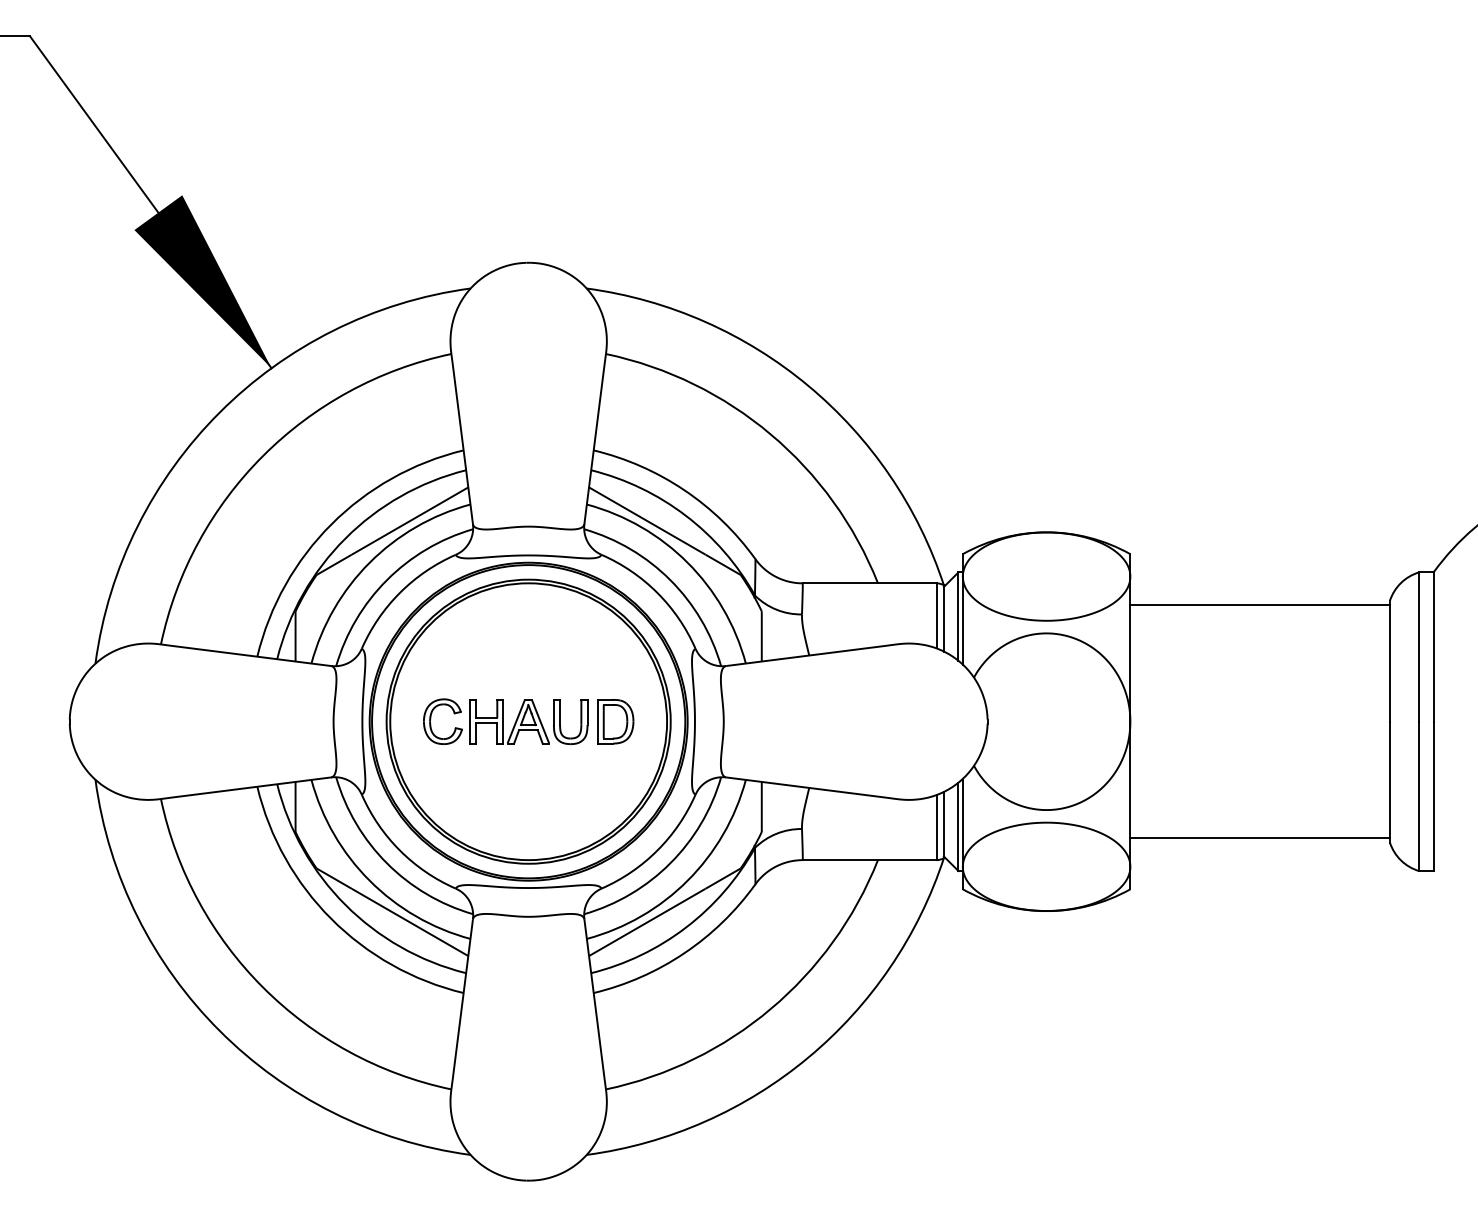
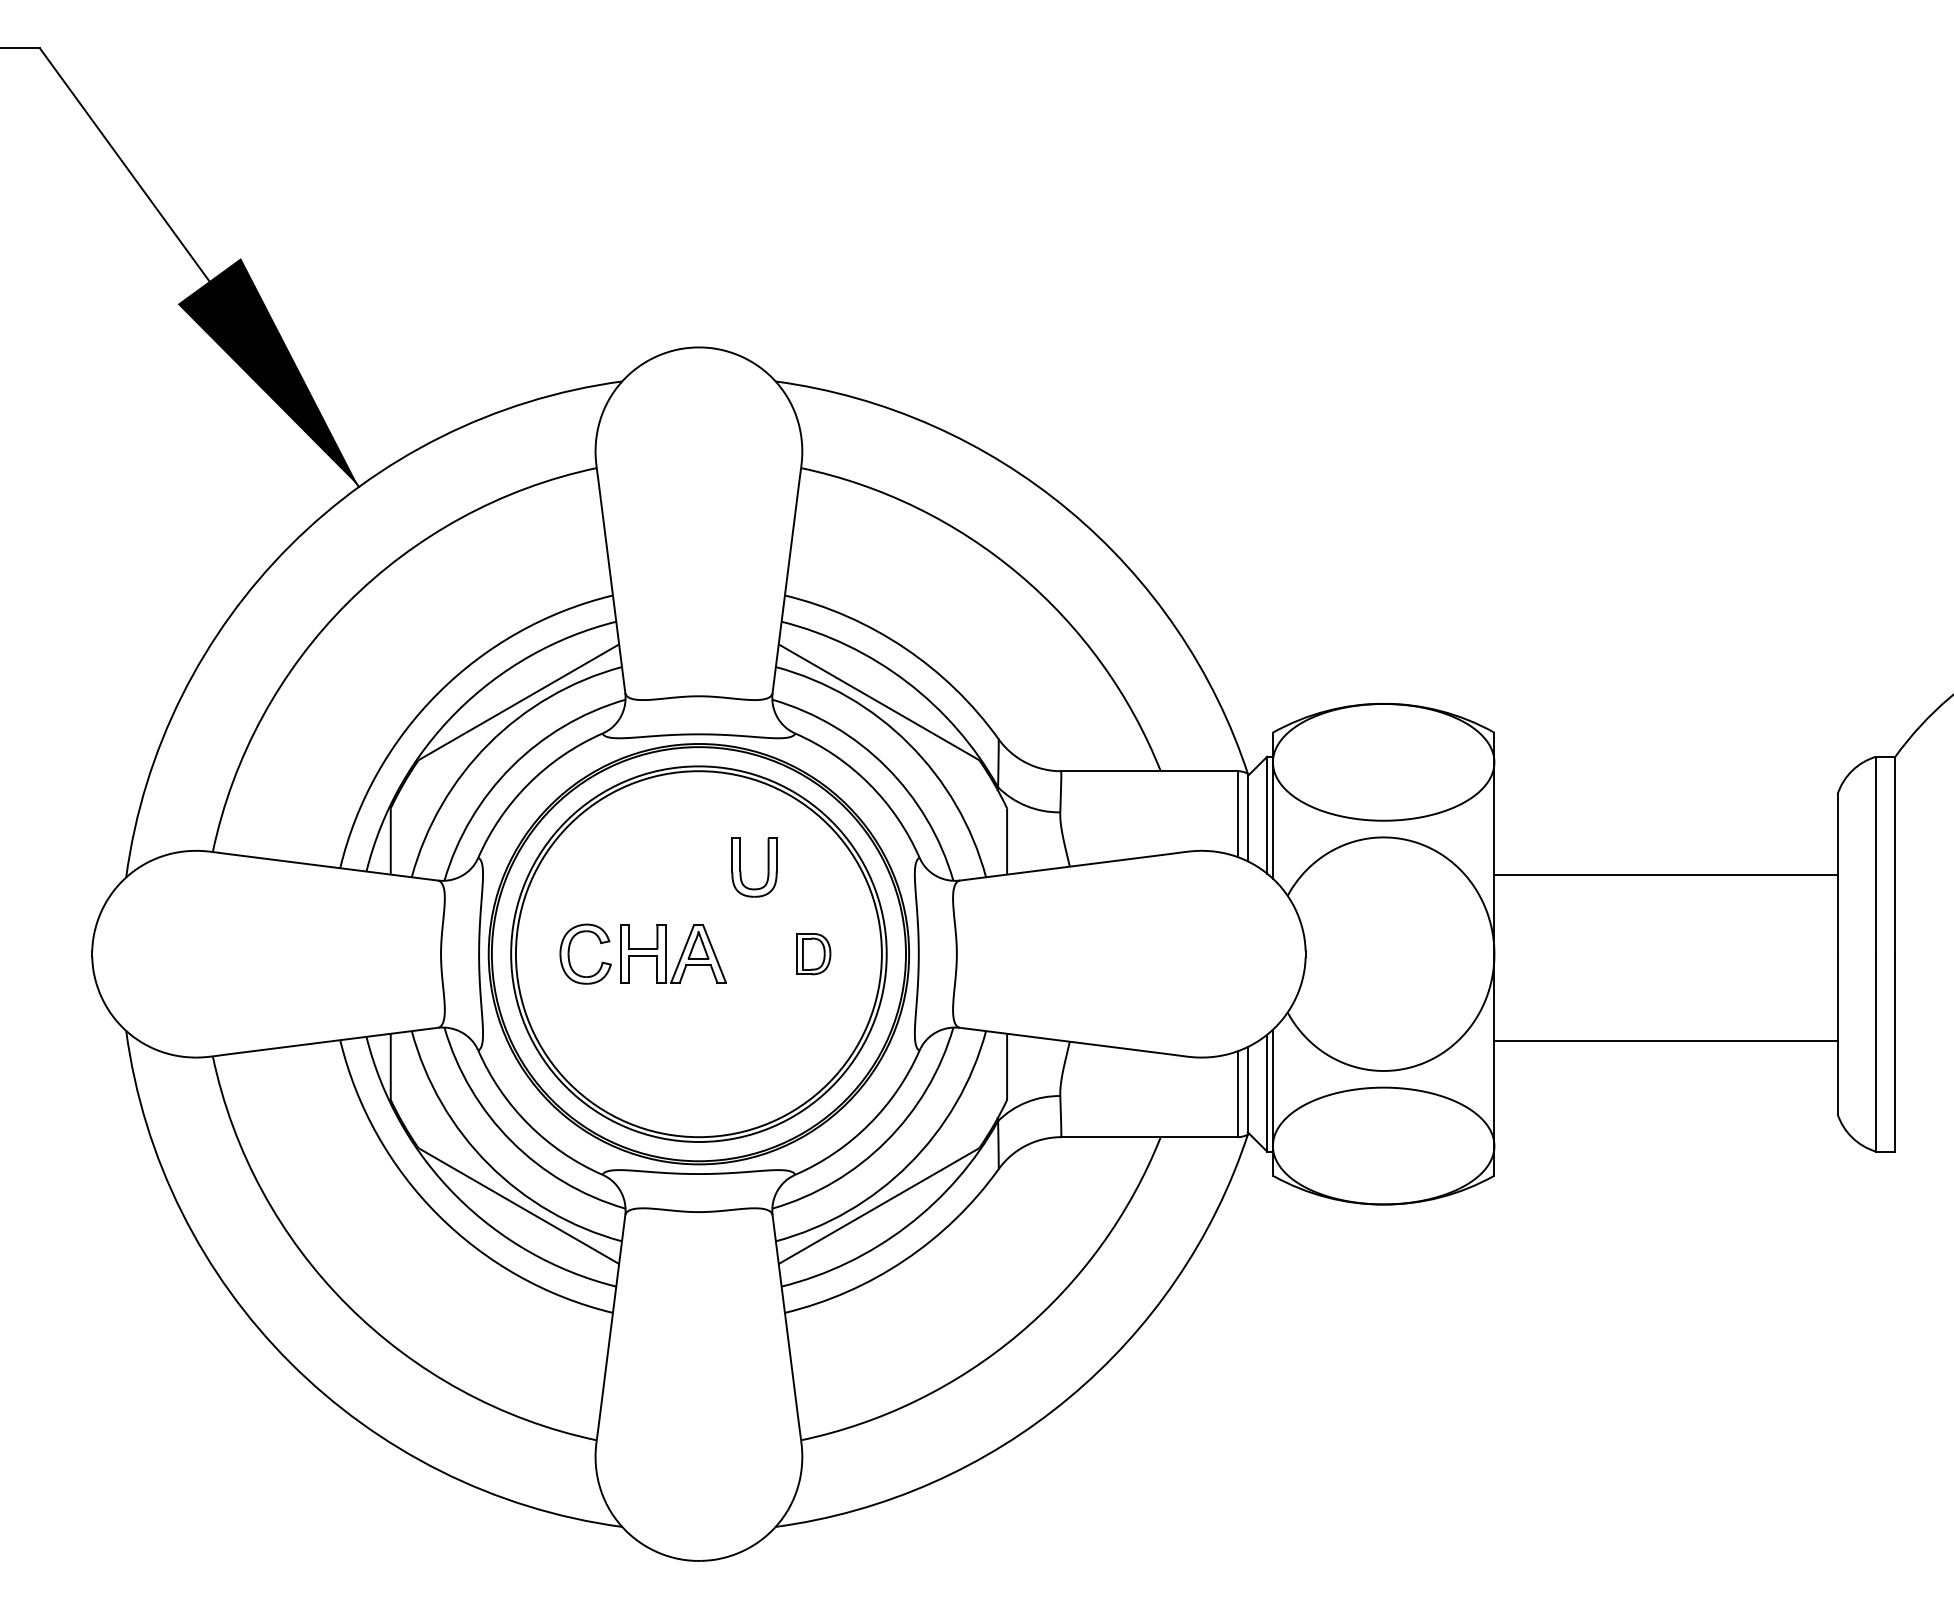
line: (1259, 605) -> (1665, 875), moved
part: (580, 721) -> (767, 867), moved
part: (615, 721) -> (813, 953), size x0.7
line: (1259, 838) -> (1665, 1041), moved

